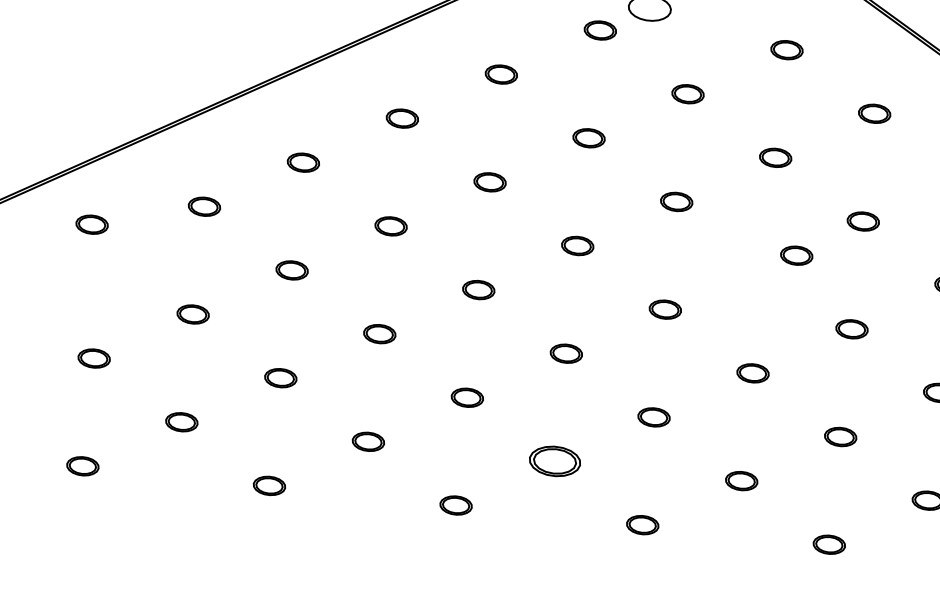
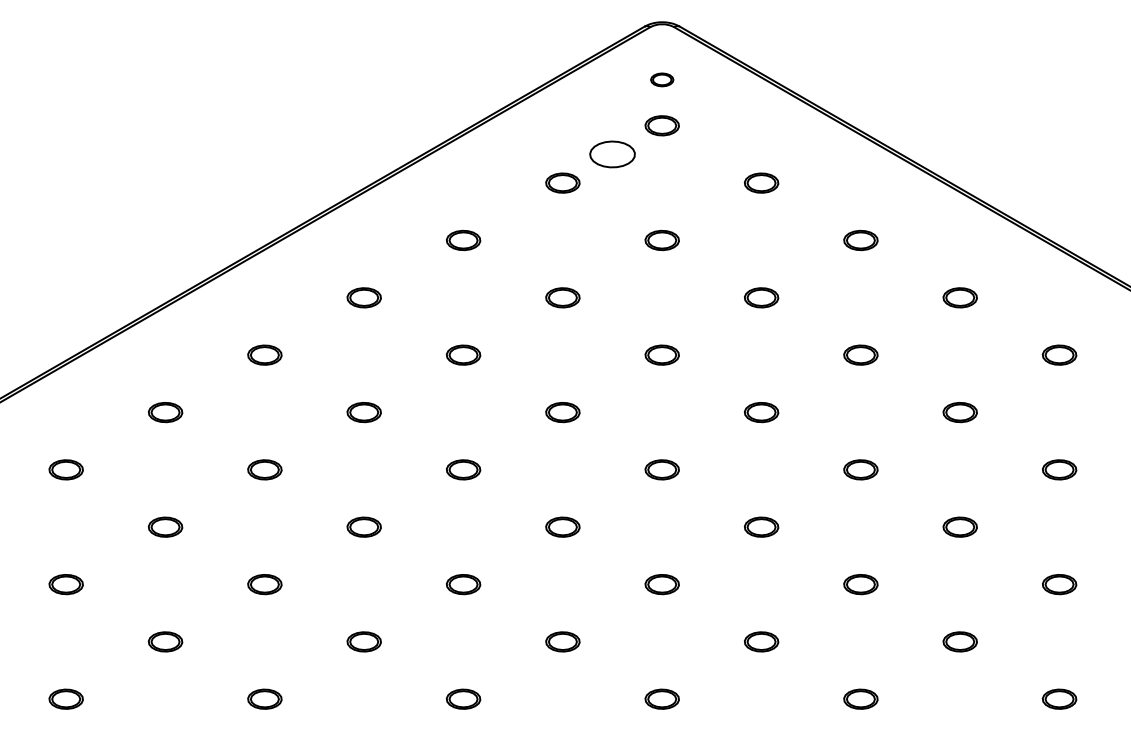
part: (91, 224) -> (65, 469), moved
part: (796, 255) -> (761, 412), moved
part: (554, 461) -> (562, 641), size x0.62

